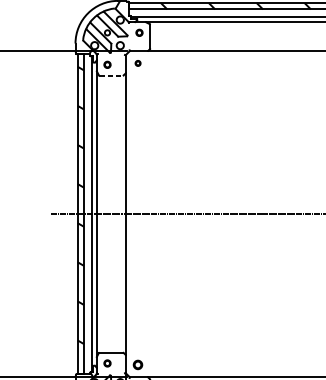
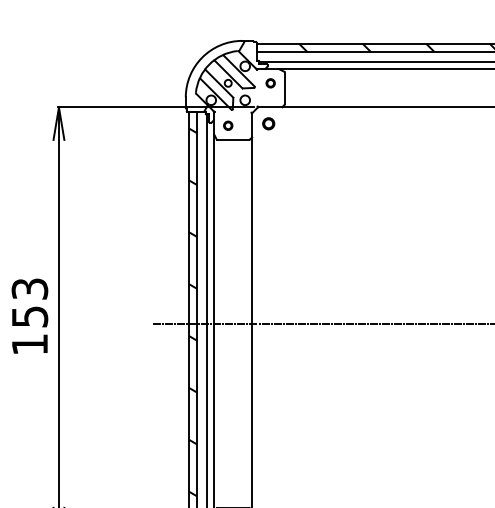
part: (137, 63) -> (268, 123), size x1.67
line: (111, 75) -> (233, 139), dashed -> solid

